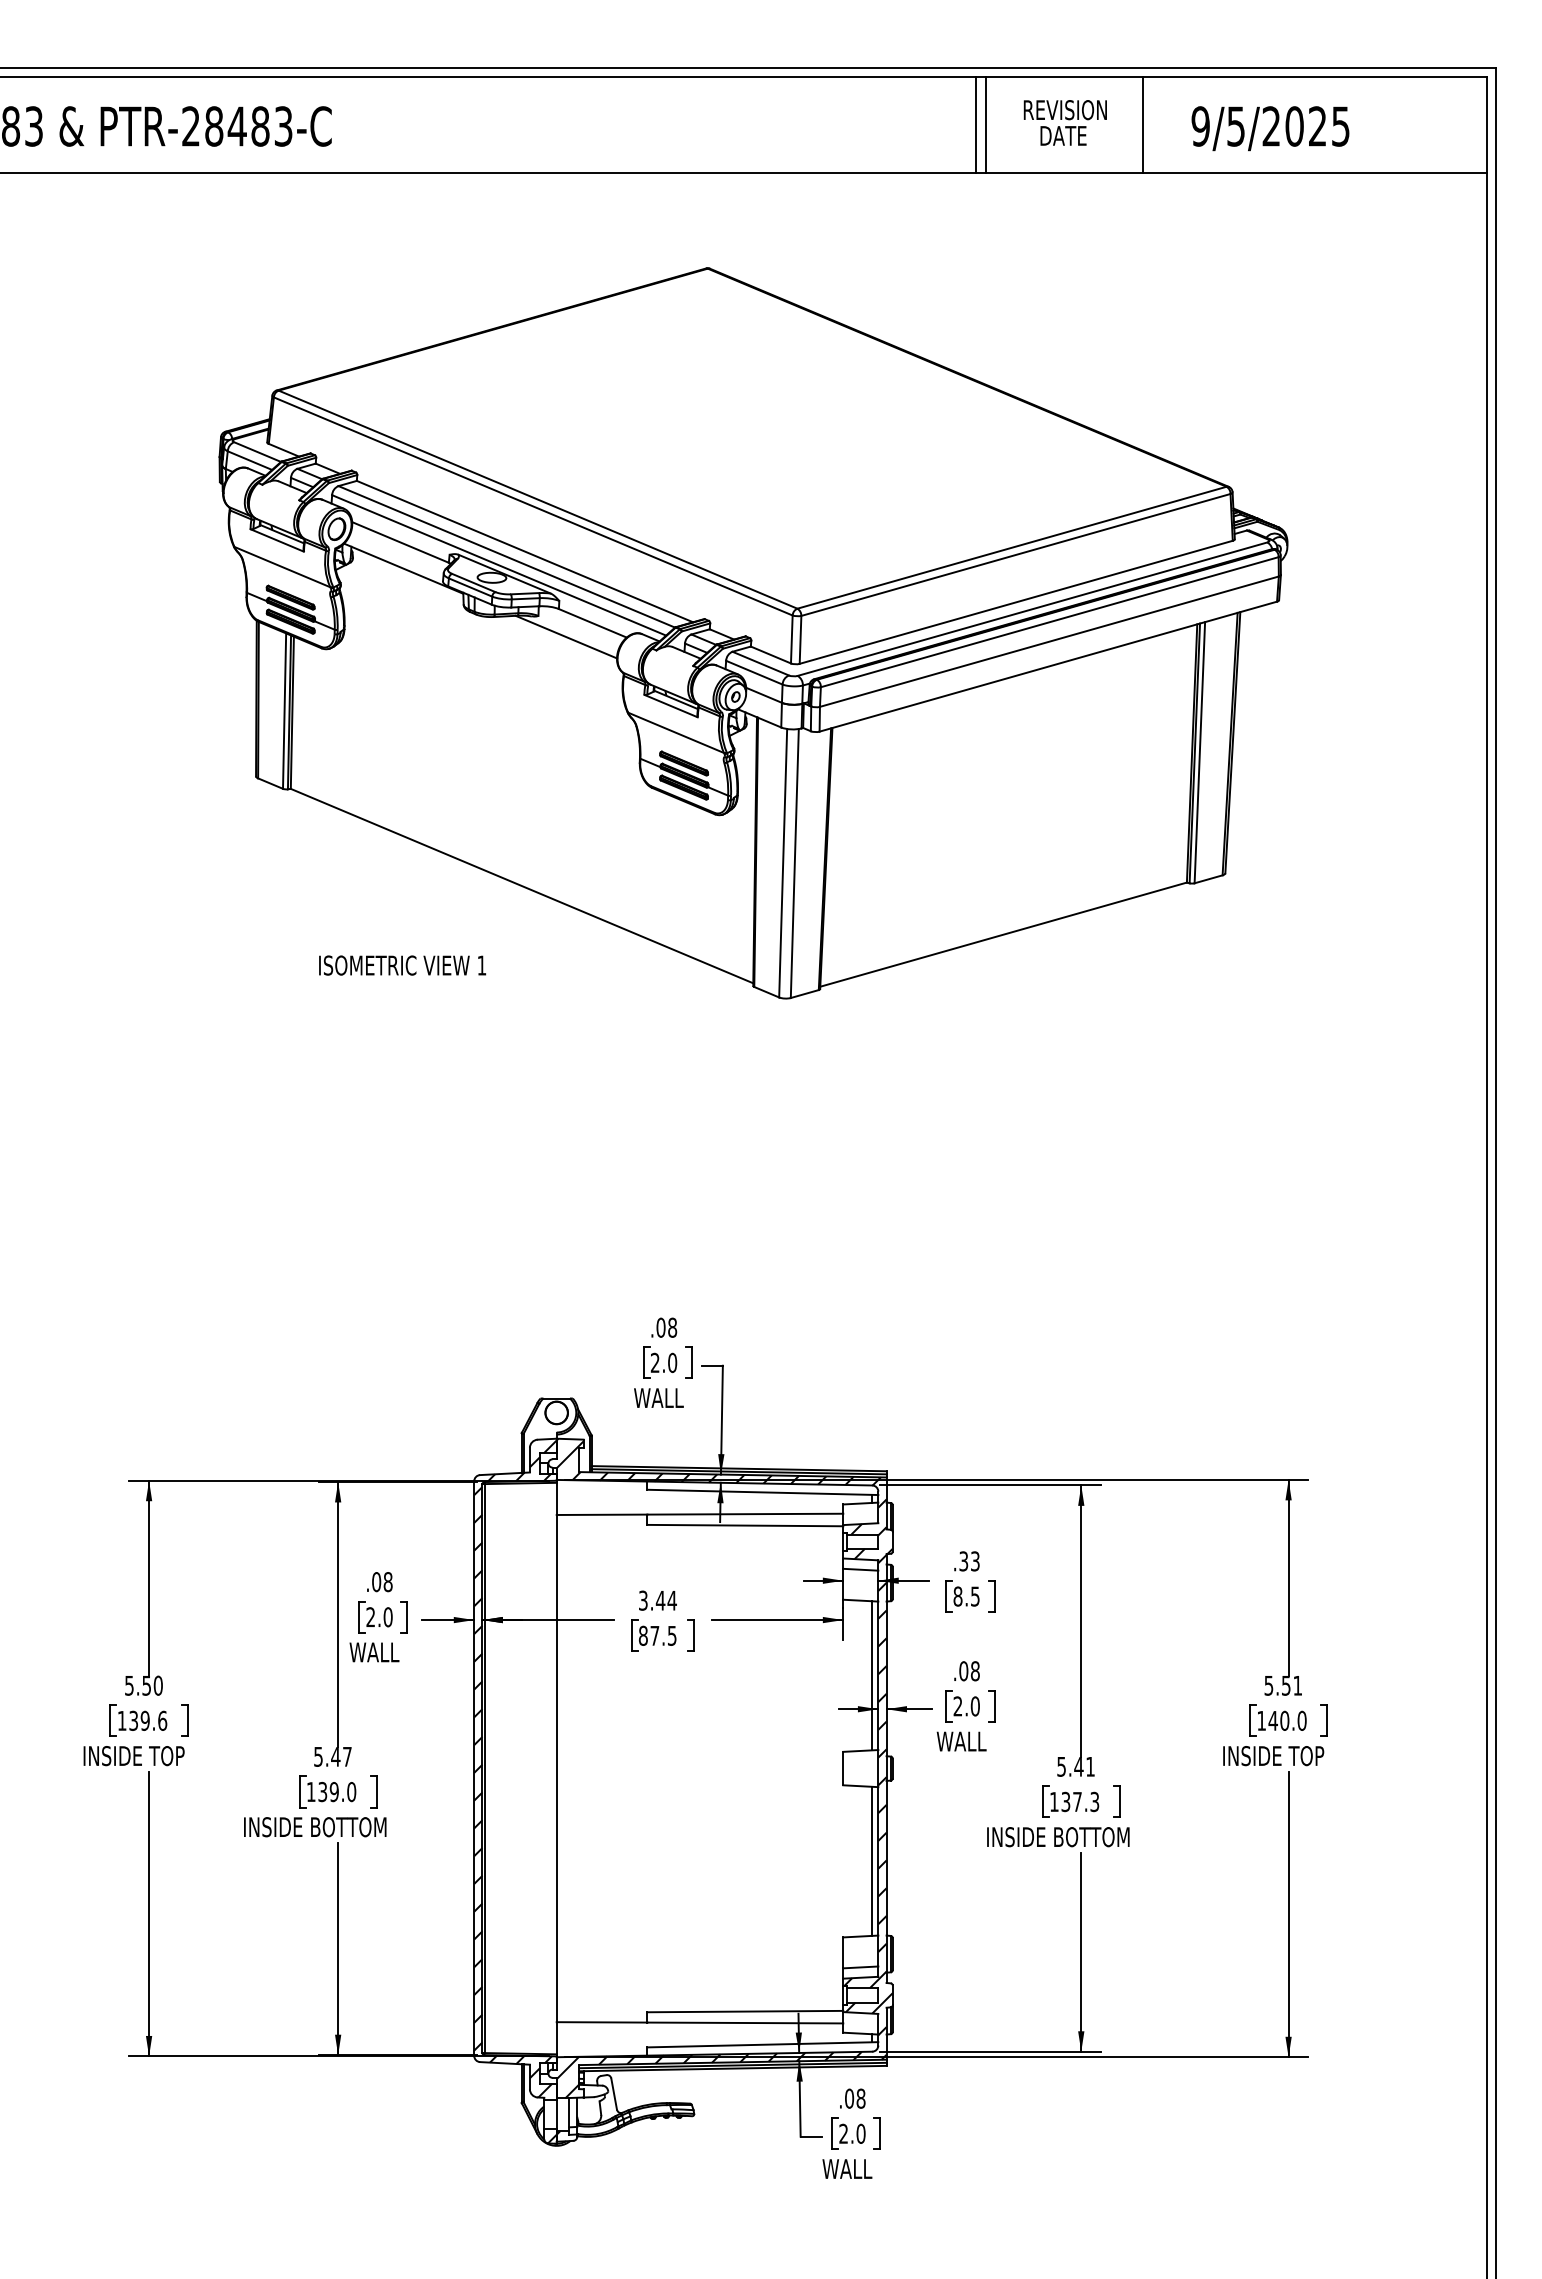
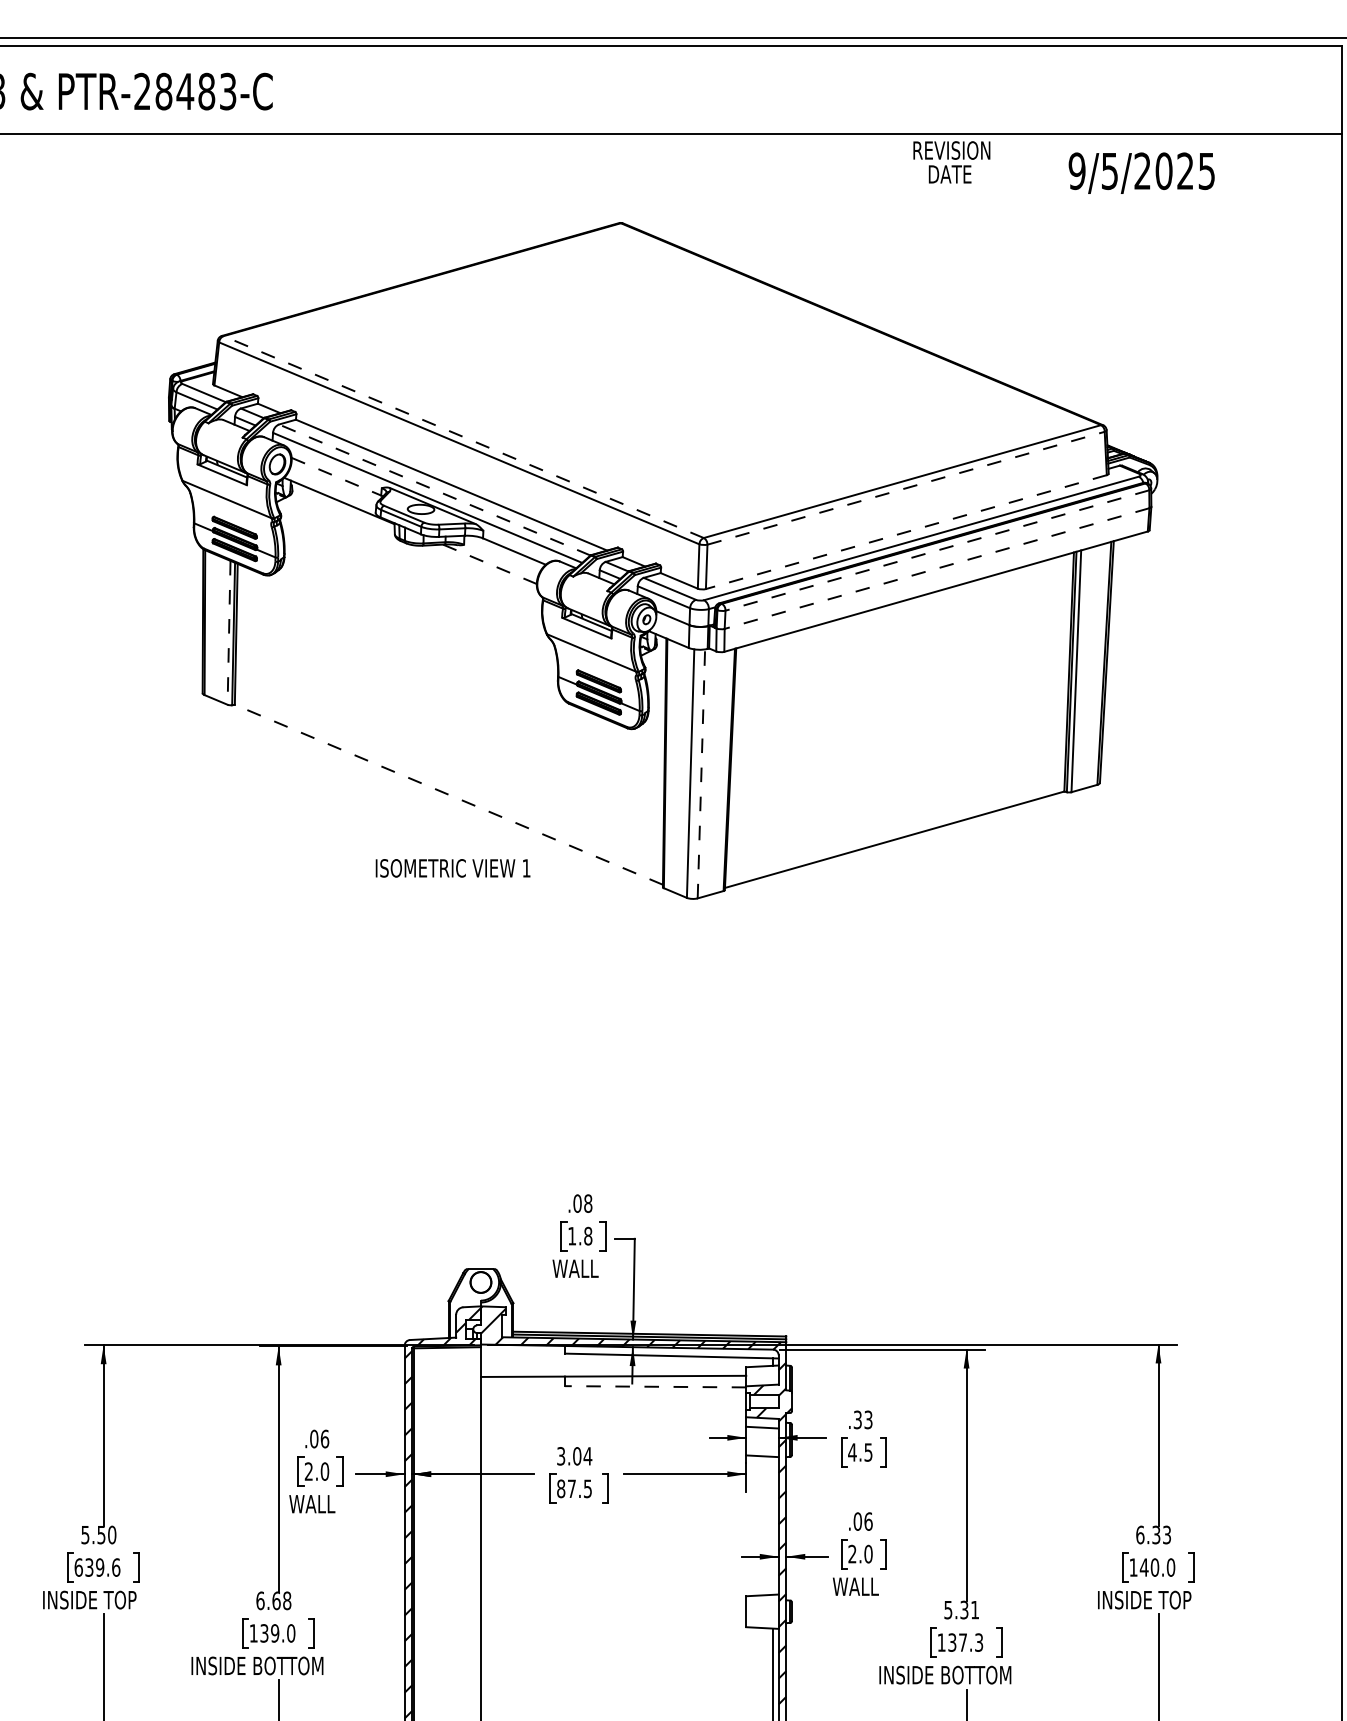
text: (1064, 122) -> (951, 161), moved
line: (975, 124) -> (868, 89), removed
line: (985, 124) -> (877, 89), removed
line: (1142, 124) -> (1023, 89), removed
text: (1270, 128) -> (1141, 173), moved
line: (537, 499) -> (463, 436), solid -> dashed
line: (400, 542) -> (336, 476), solid -> dashed
line: (1016, 554) -> (906, 487), solid -> dashed
line: (506, 556) -> (434, 489), solid -> dashed
line: (1015, 602) -> (905, 532), solid -> dashed
line: (1049, 622) -> (937, 550), solid -> dashed
line: (566, 637) -> (490, 564), solid -> dashed
line: (1049, 641) -> (937, 568), solid -> dashed
line: (284, 711) -> (228, 633), solid -> dashed
line: (794, 863) -> (701, 773), solid -> dashed
line: (522, 886) -> (449, 795), solid -> dashed
text: (402, 965) -> (453, 868), moved
text: (663, 1362) -> (579, 1235), 2.0 -> 1.8
line: (745, 1525) -> (655, 1386), solid -> dashed
text: (387, 1581) -> (324, 1438), .08 -> .06
text: (957, 1596) -> (851, 1452), 8.5 -> 4.5
text: (660, 1600) -> (577, 1456), 3.44 -> 3.04
text: (974, 1671) -> (867, 1521), .08 -> .06
line: (872, 1675) -> (773, 1525), removed
text: (1283, 1685) -> (1153, 1534), 5.51 -> 6.33
text: (121, 1720) -> (78, 1567), 139.6 -> 639.6
text: (332, 1756) -> (273, 1600), 5.47 -> 6.68
text: (1078, 1766) -> (964, 1609), 5.41 -> 5.31

